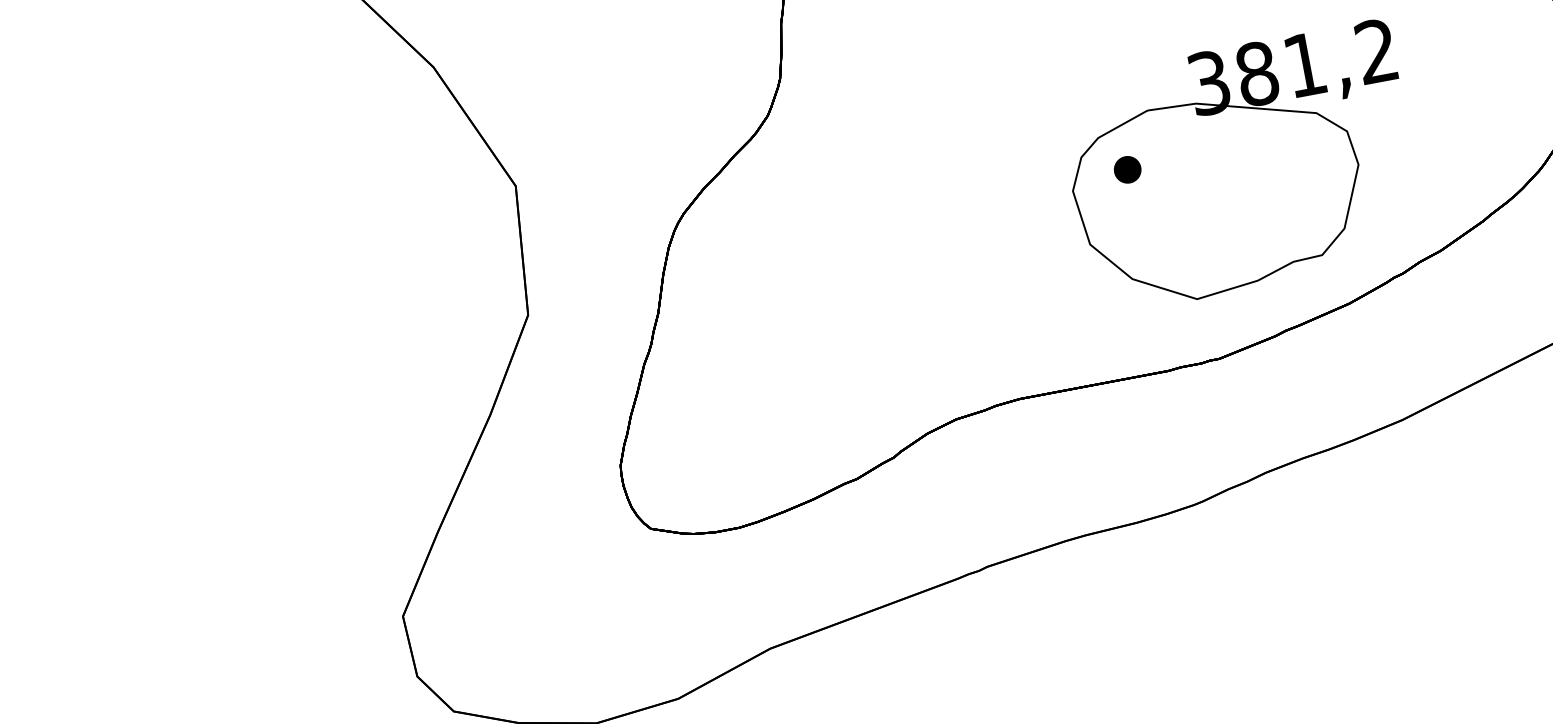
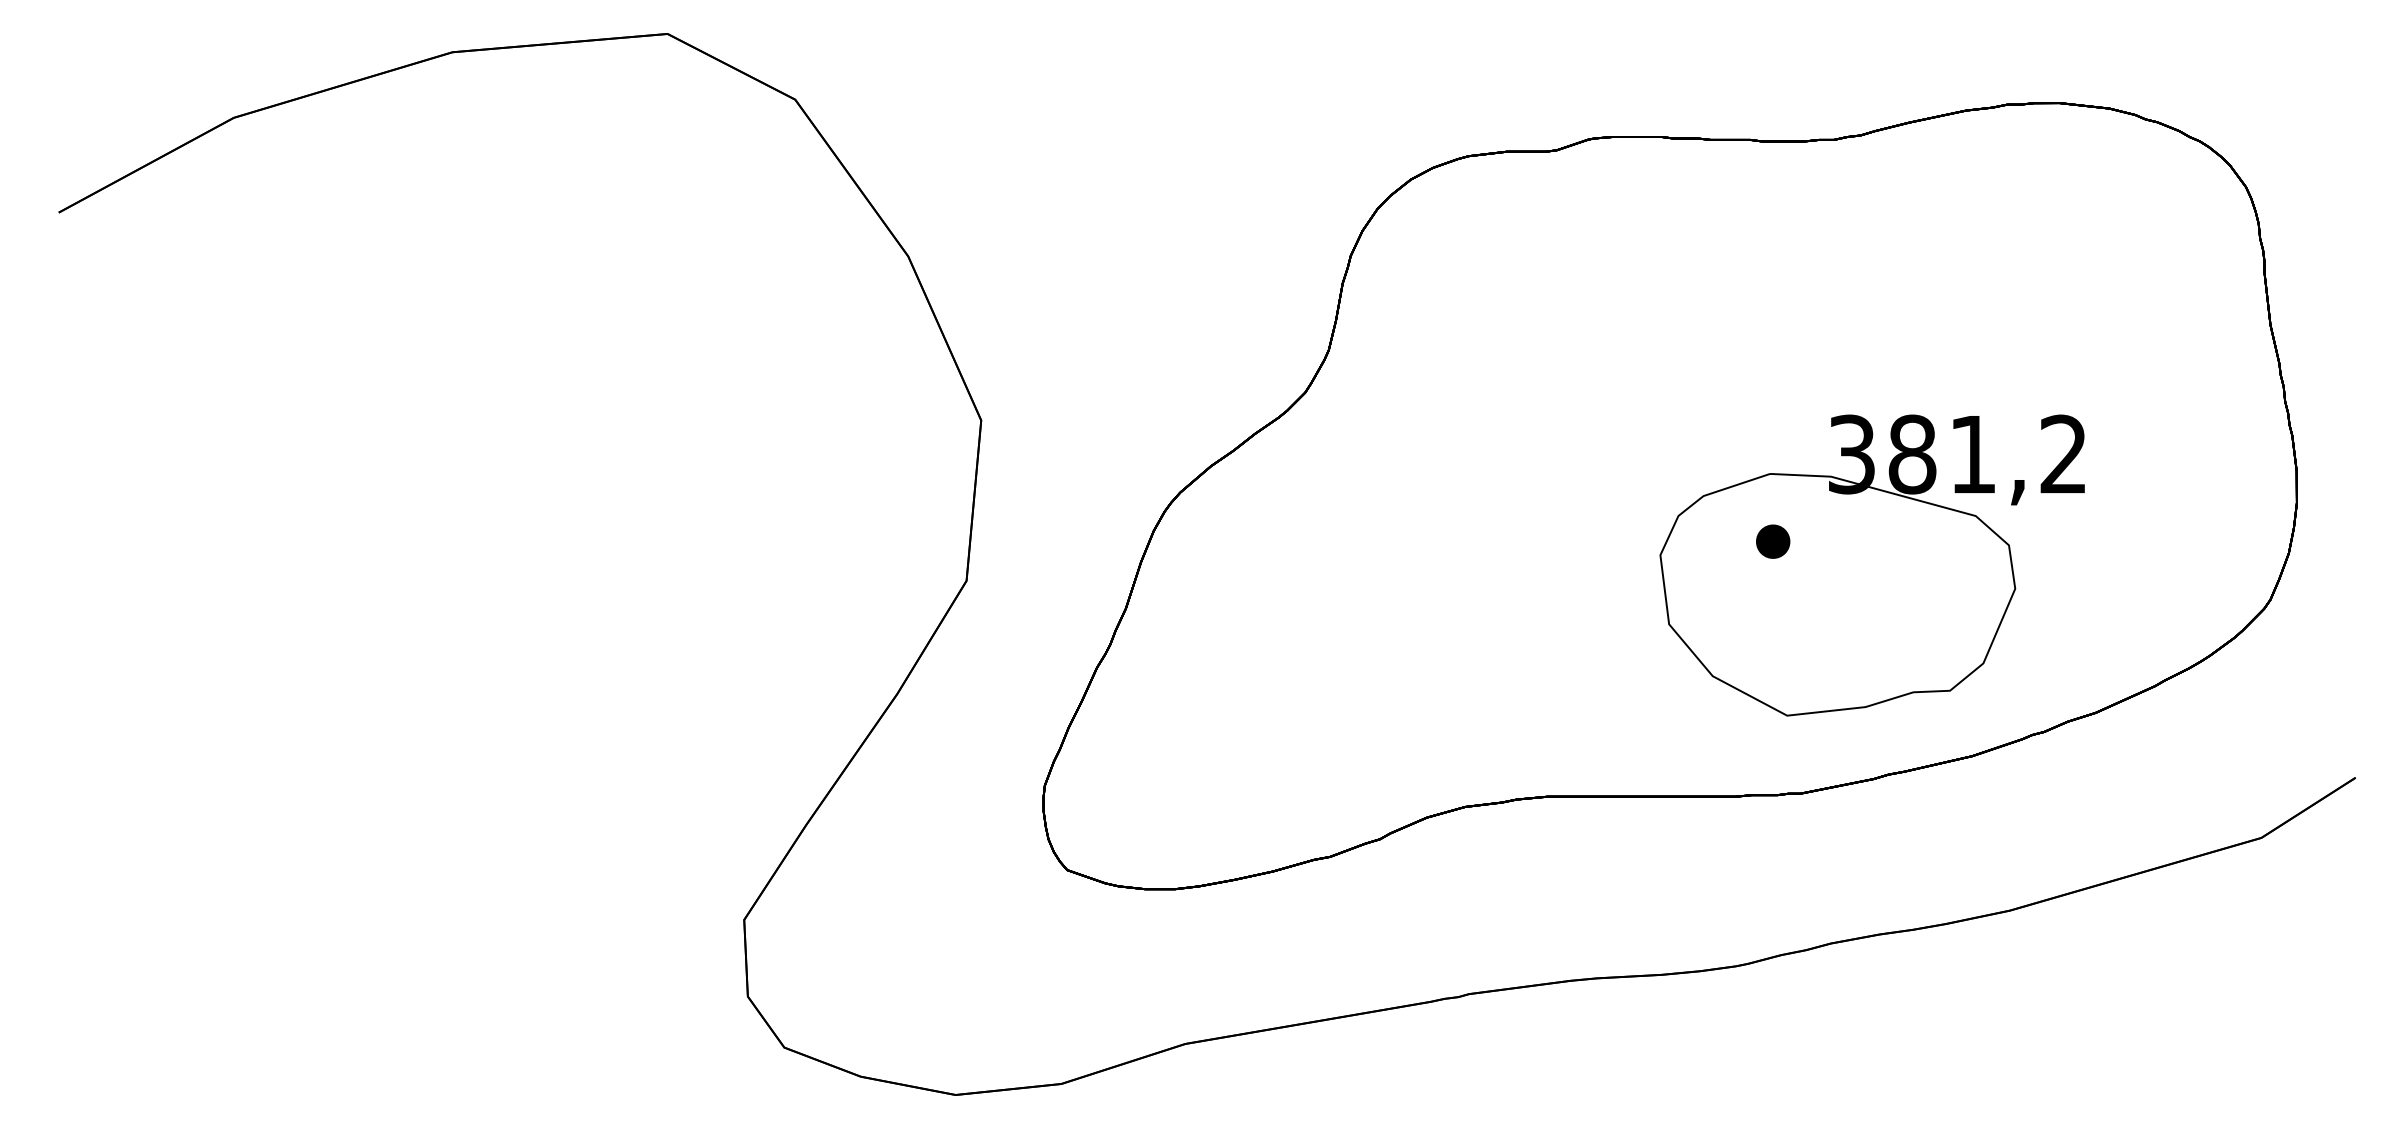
part: (1127, 169) -> (1773, 541), moved

